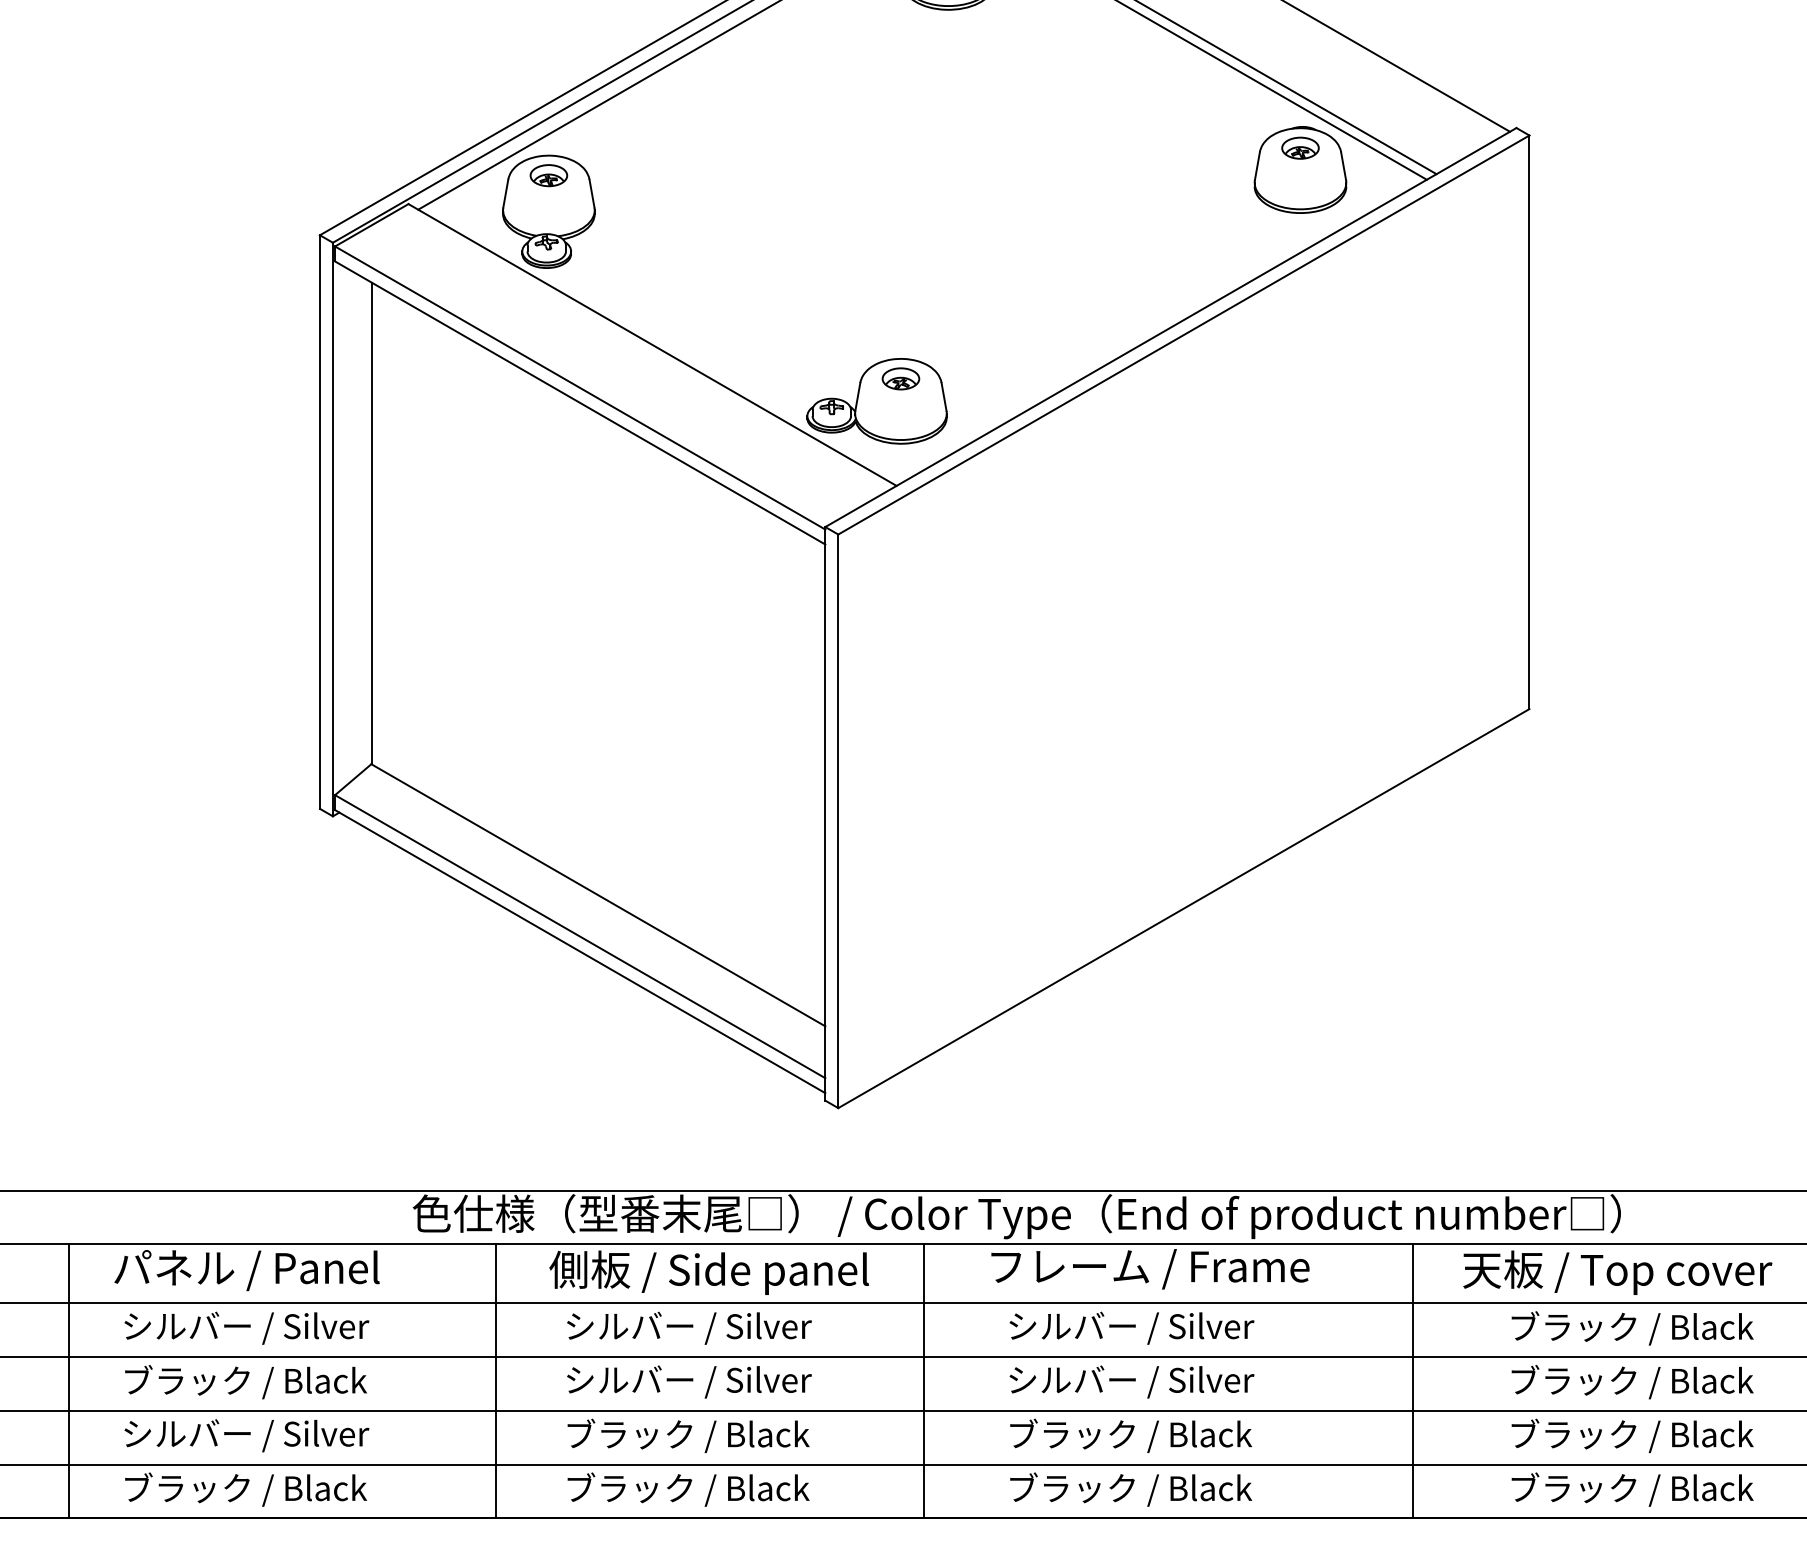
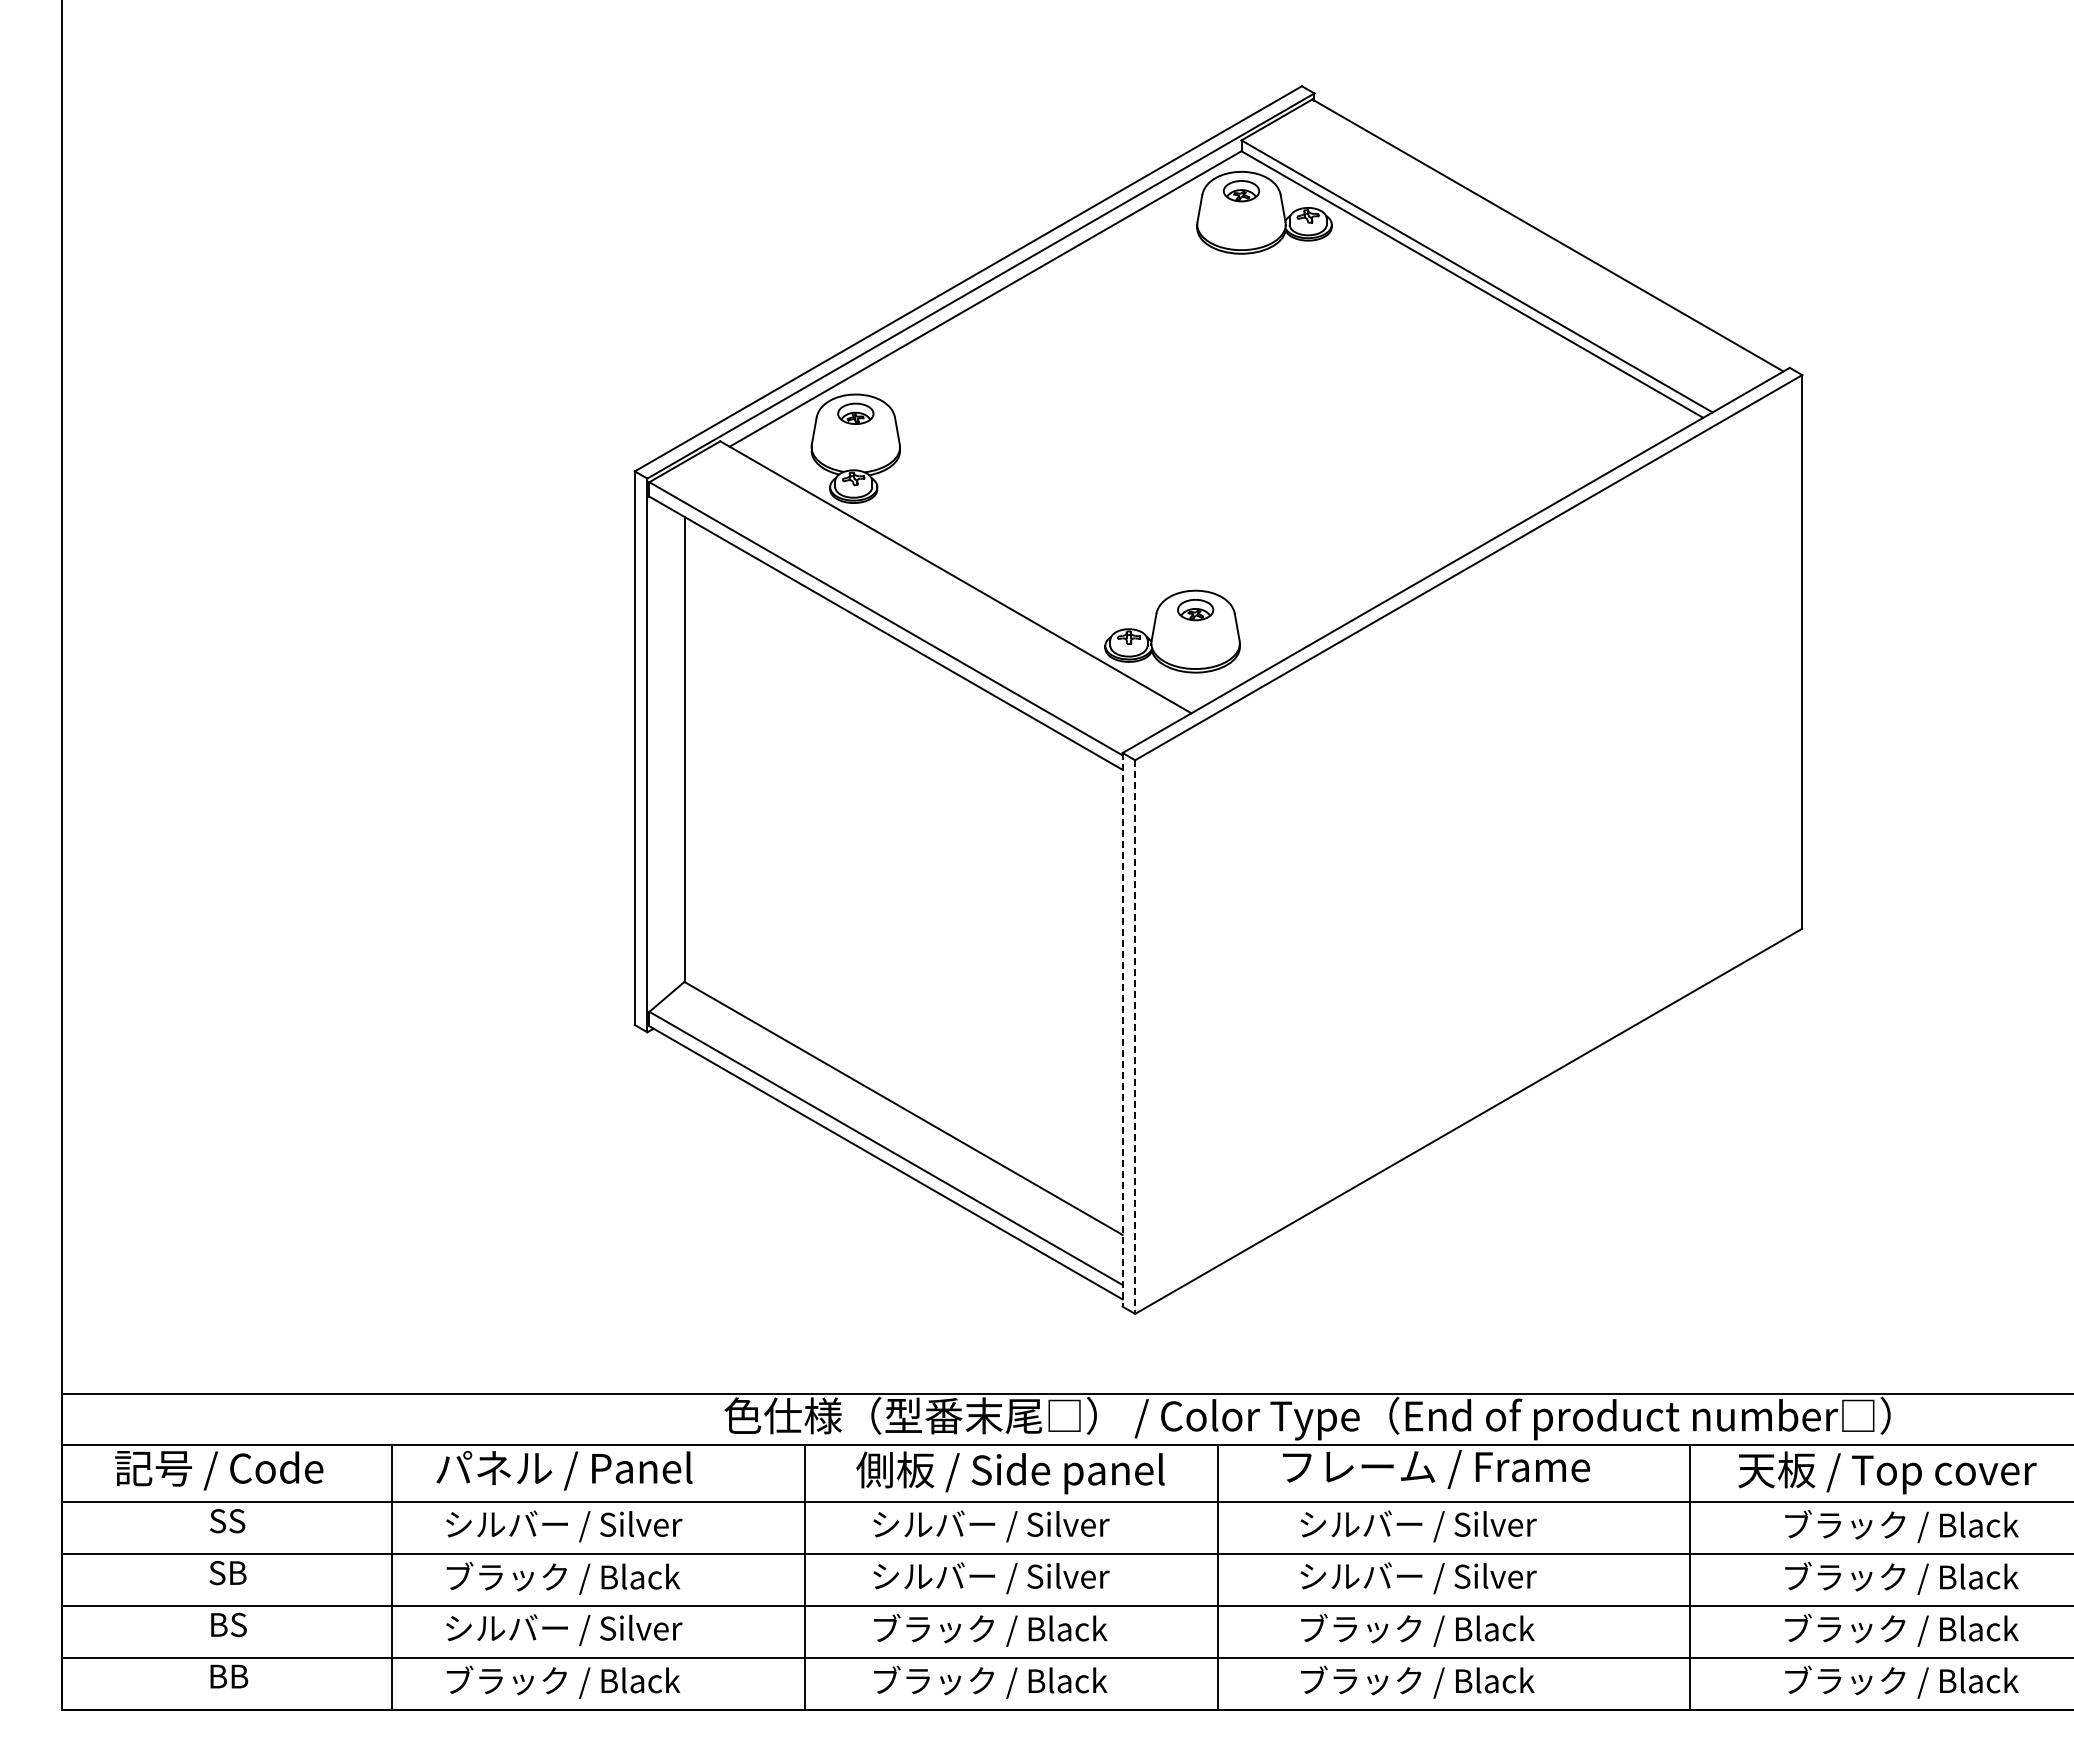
part: (1300, 169) -> (1581, 407), removed
line: (825, 813) -> (1122, 1029), solid -> dashed
line: (838, 821) -> (1135, 1037), solid -> dashed

